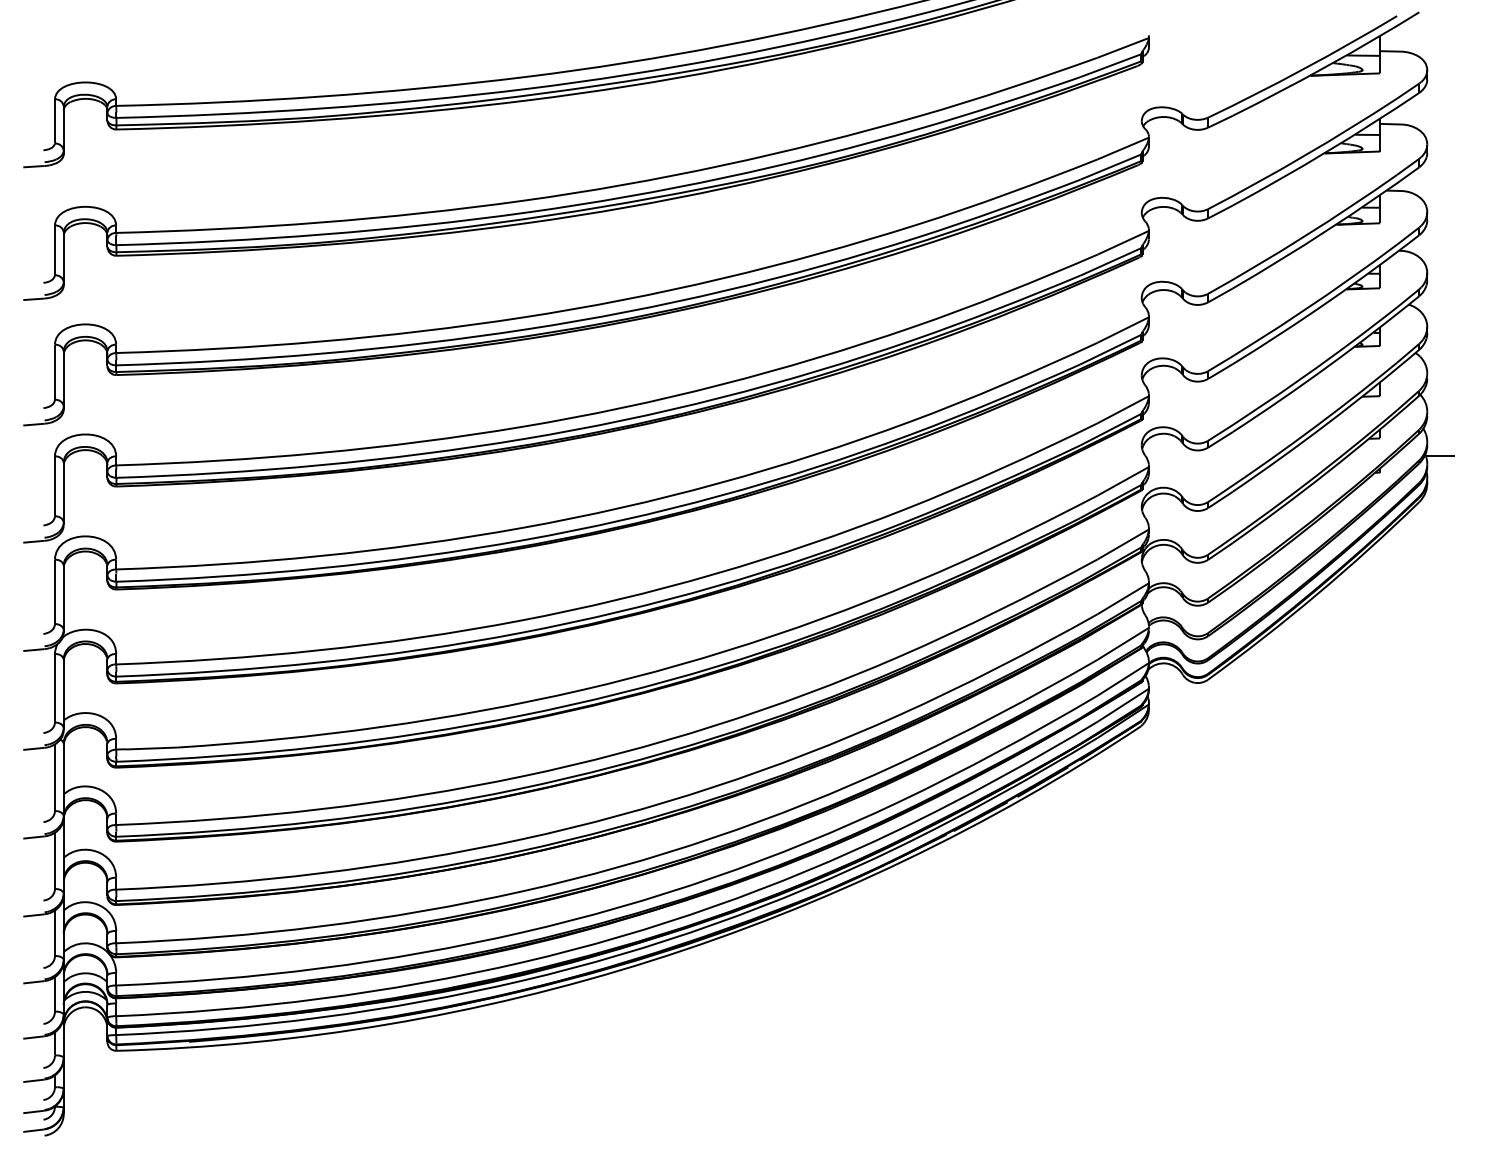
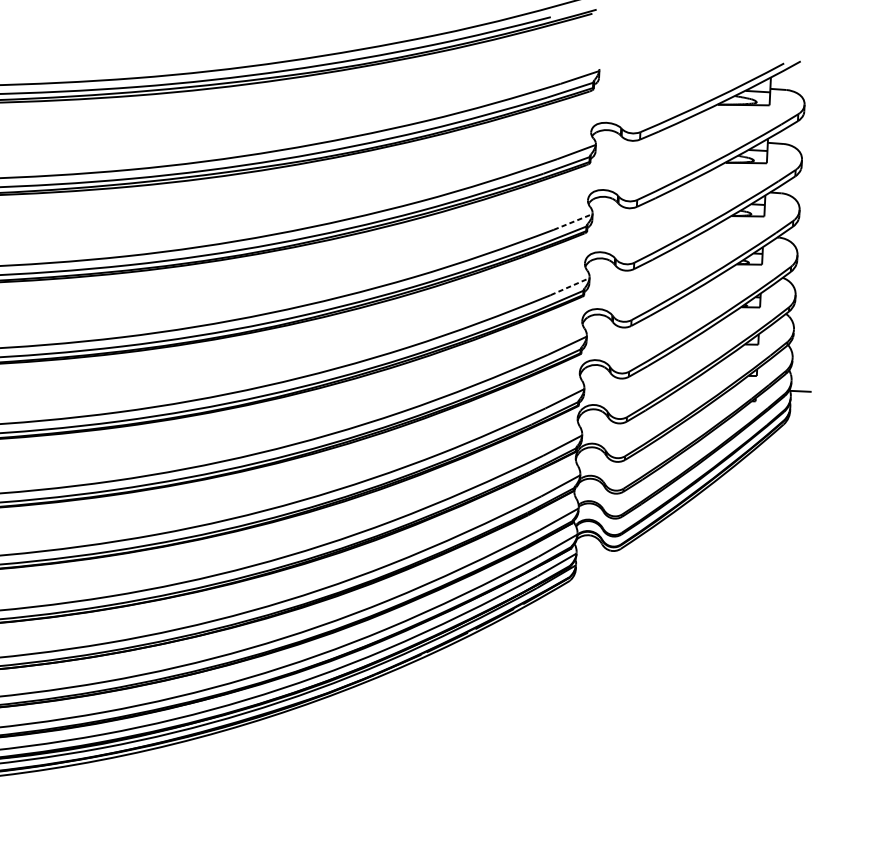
line: (1123, 242) -> (573, 221), solid -> dashed
line: (1123, 330) -> (570, 287), solid -> dashed

